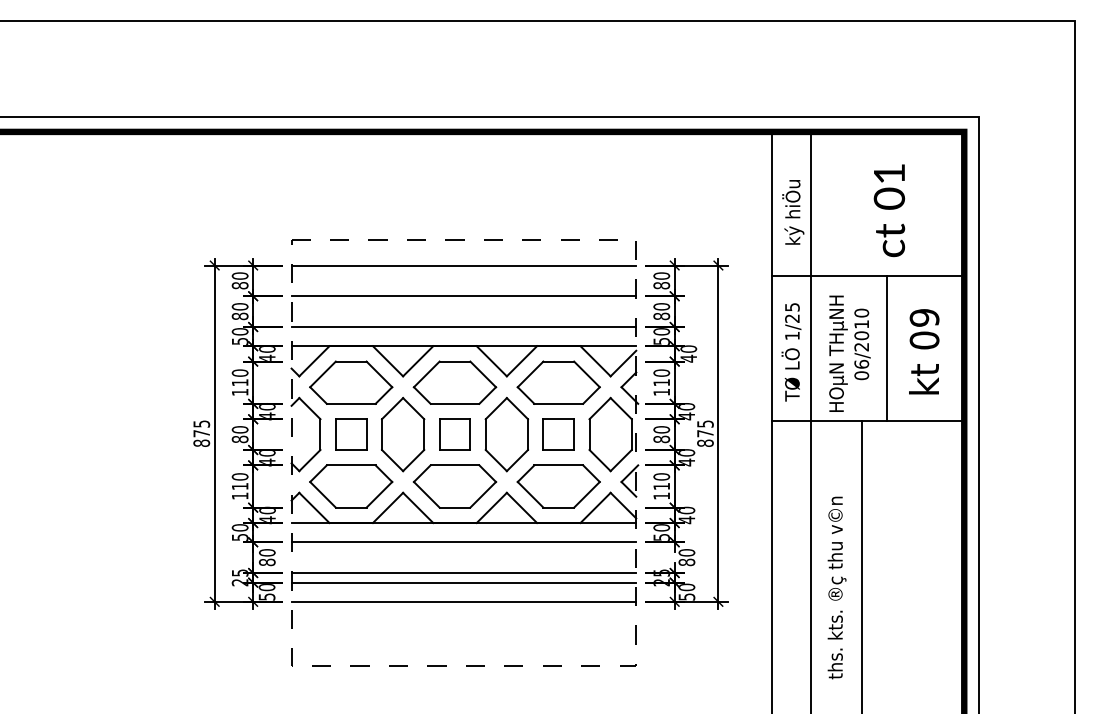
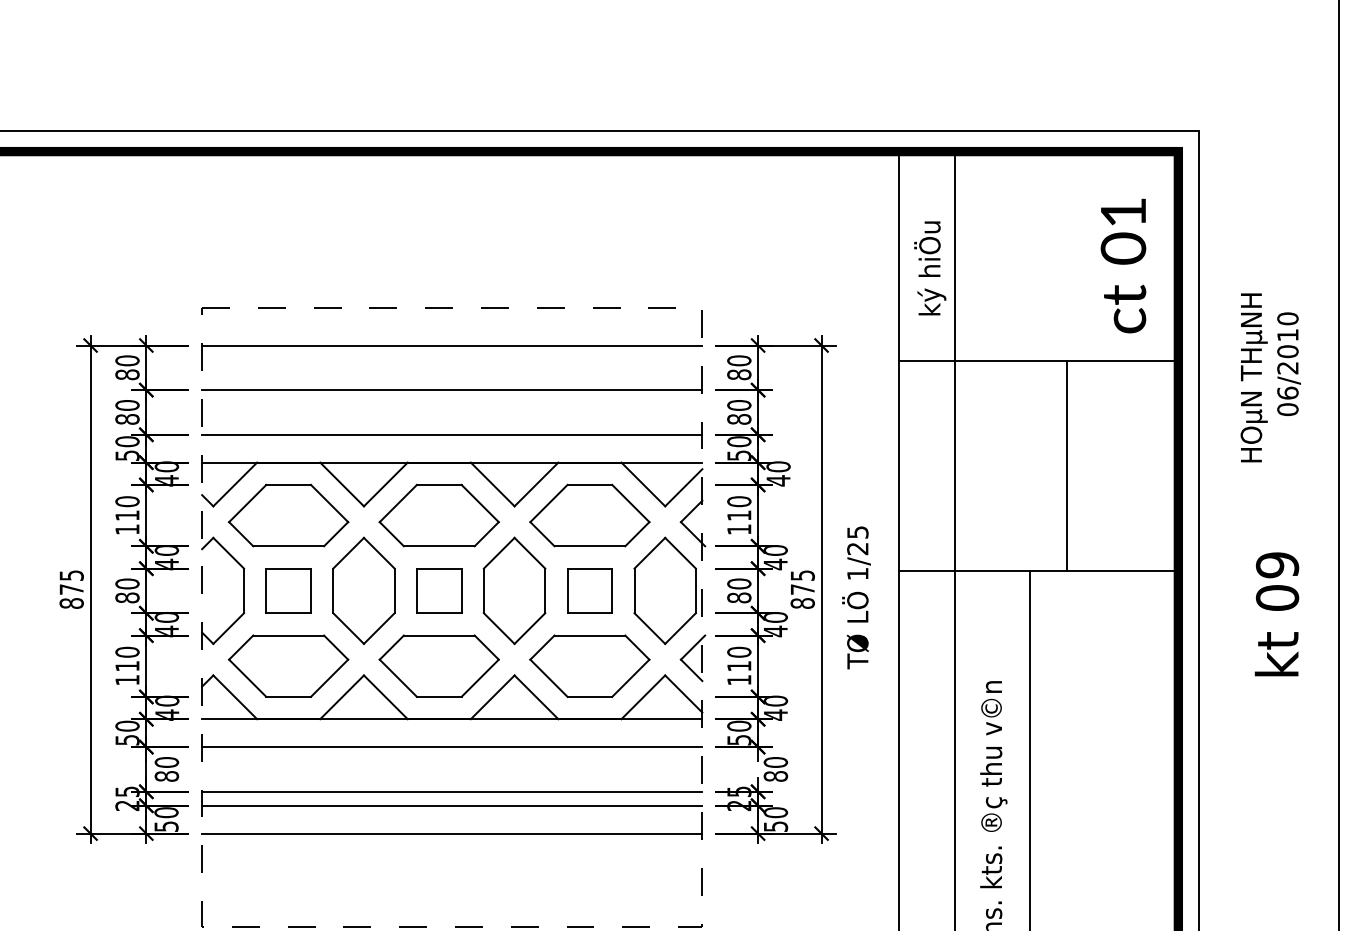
text: (889, 210) -> (1123, 265), moved
text: (924, 351) -> (1277, 613), moved
text: (791, 352) -> (856, 598), moved
text: (849, 353) -> (1270, 377), moved

